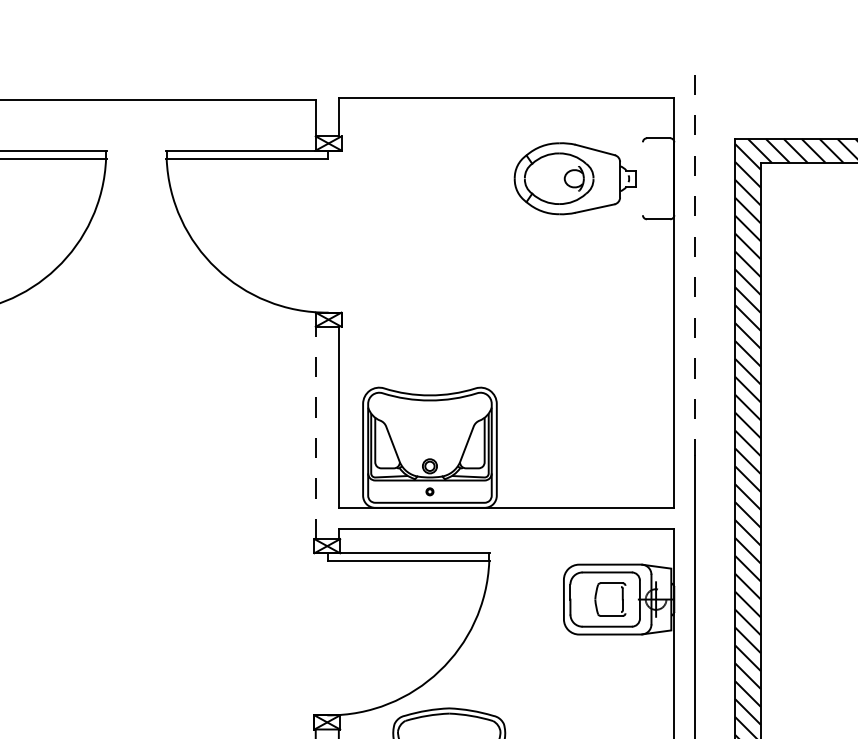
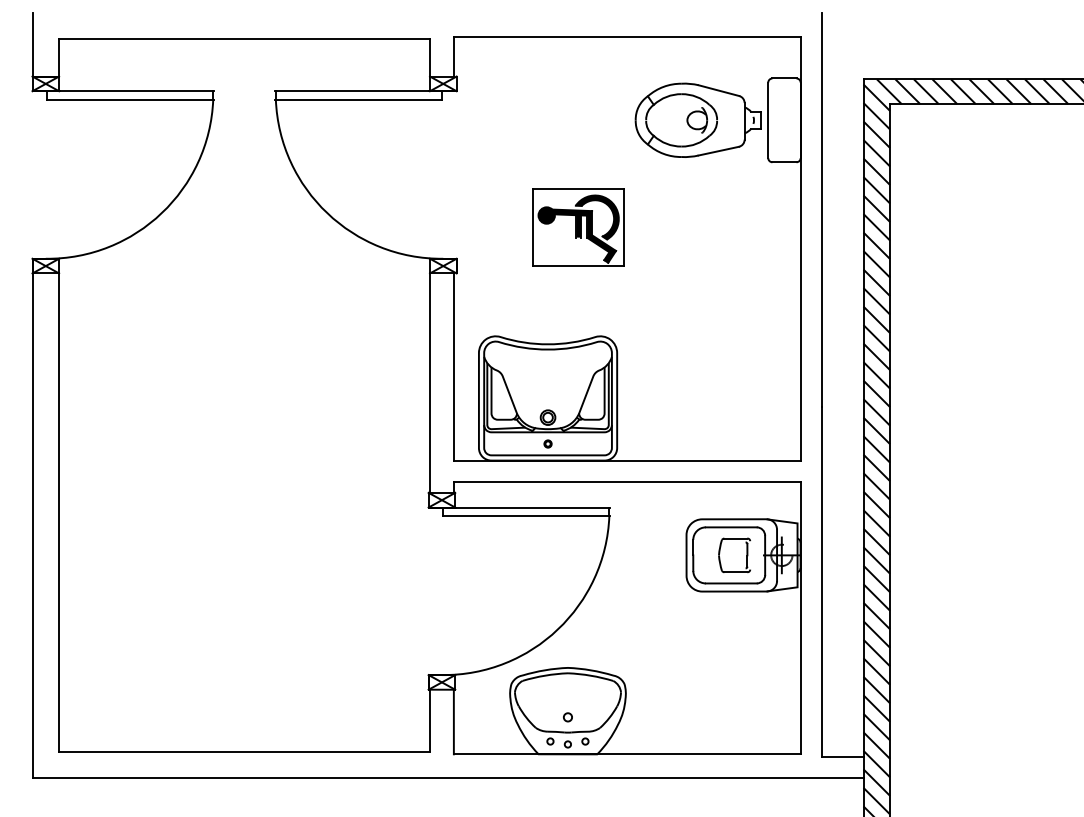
line: (643, 178) -> (768, 120), added
line: (694, 265) -> (821, 210), dashed -> solid
part: (459, 282) -> (578, 227), added
line: (316, 433) -> (430, 383), dashed -> solid

